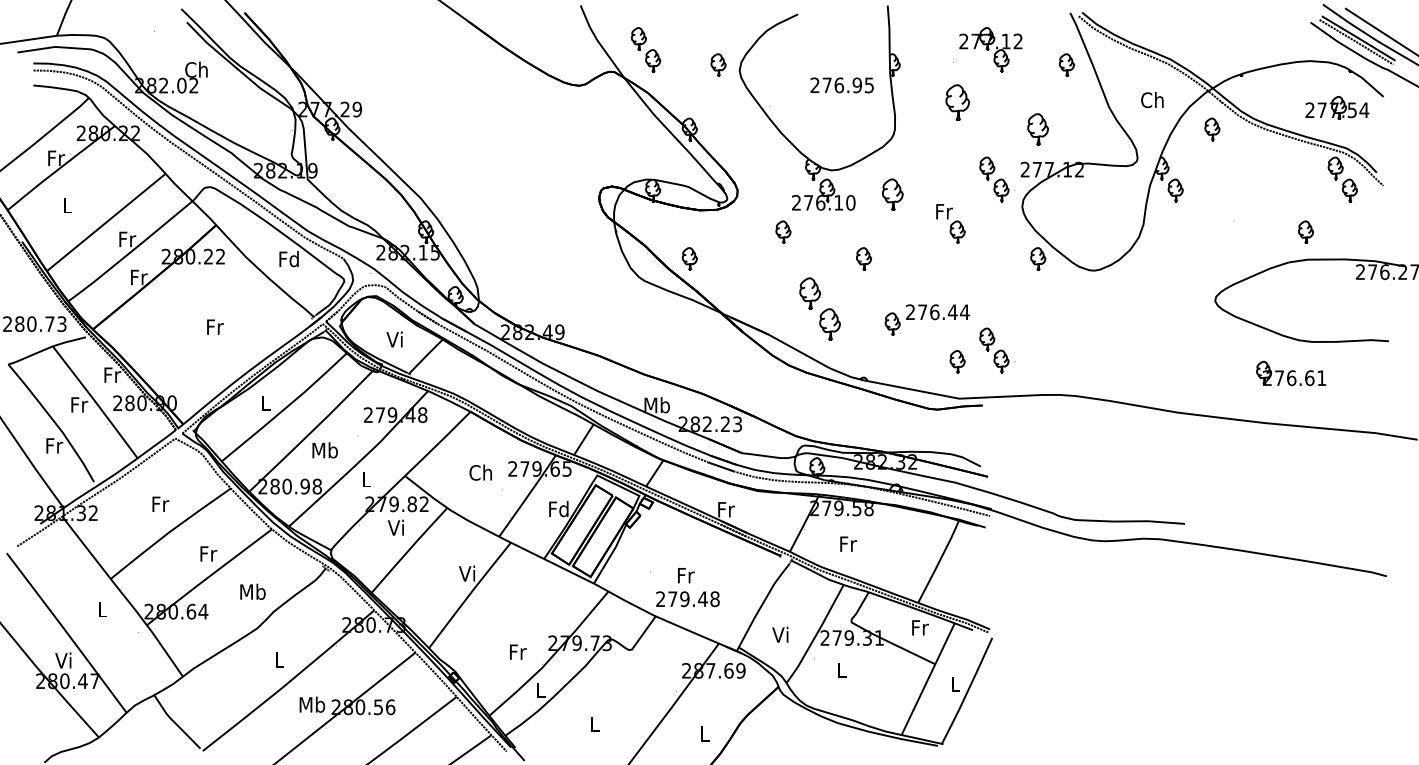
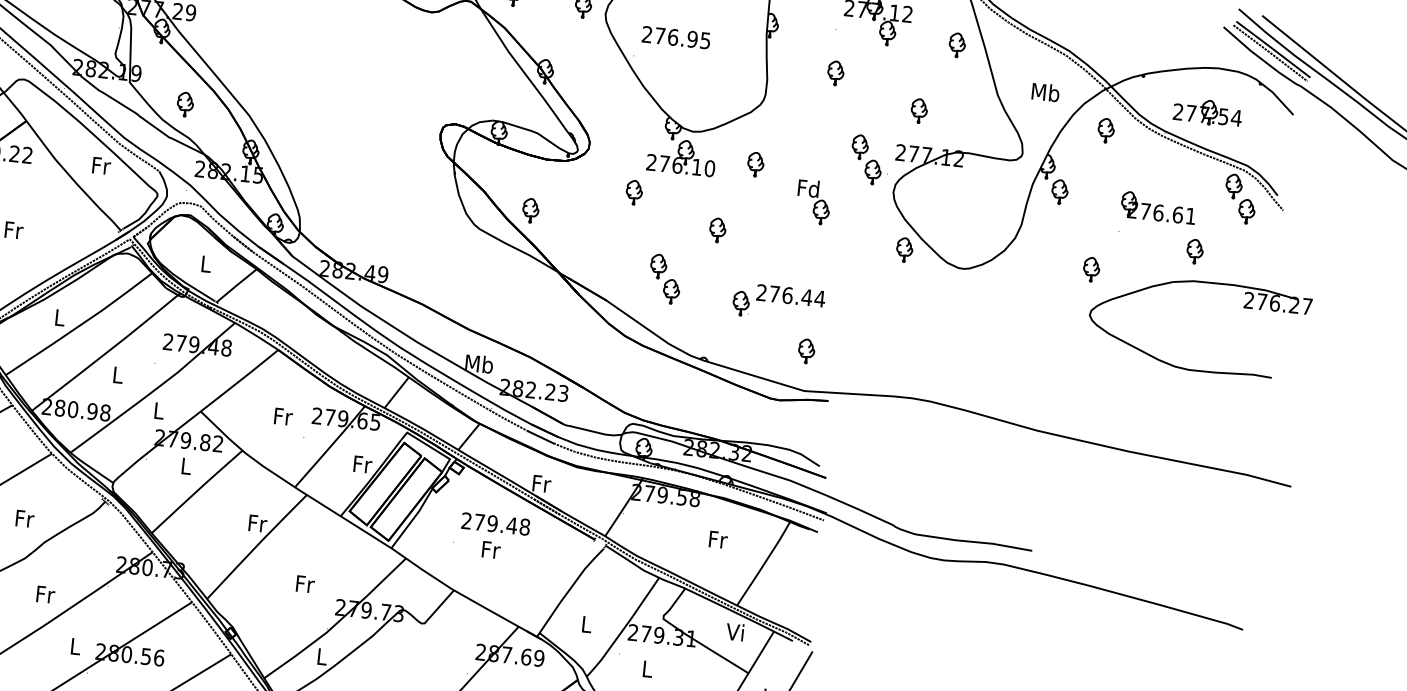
text: (841, 85) -> (675, 37), moved
text: (1152, 100) -> (1045, 92), Ch -> Mb
part: (957, 102) -> (835, 73), size x0.62
part: (1337, 107) -> (1208, 112), moved
part: (1038, 129) -> (919, 111), size x0.71
part: (361, 194) -> (185, 104), added
part: (892, 194) -> (755, 164), size x0.71
text: (943, 211) -> (808, 188), Fr -> Fd
part: (1212, 258) -> (1091, 269), added
text: (288, 259) -> (100, 166), Fd -> Fr
part: (820, 308) -> (665, 278), size x0.71
text: (394, 339) -> (204, 263), Vi -> L
part: (997, 350) -> (850, 343), removed
part: (1291, 373) -> (1158, 207), moved
text: (324, 450) -> (117, 375), Mb -> L
text: (480, 472) -> (282, 416), Ch -> Fr
text: (558, 509) -> (361, 464), Fd -> Fr
text: (395, 527) -> (184, 465), Vi -> L
text: (848, 543) -> (718, 539), moved
text: (468, 573) -> (257, 523), Vi -> Fr
text: (252, 591) -> (24, 518), Mb -> Fr
text: (687, 599) -> (495, 524), moved
text: (919, 627) -> (735, 632), Fr -> Vi
text: (780, 634) -> (585, 623), Vi -> L
text: (518, 651) -> (305, 583), moved
text: (279, 659) -> (45, 594), L -> Fr
text: (312, 704) -> (75, 646), Mb -> L

